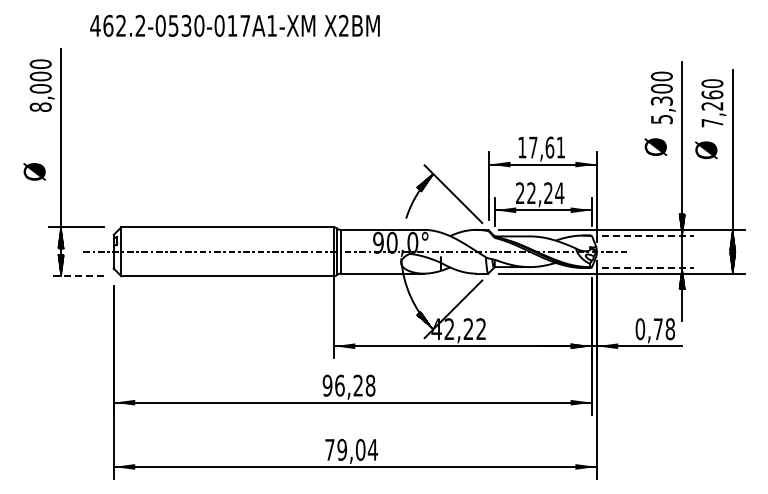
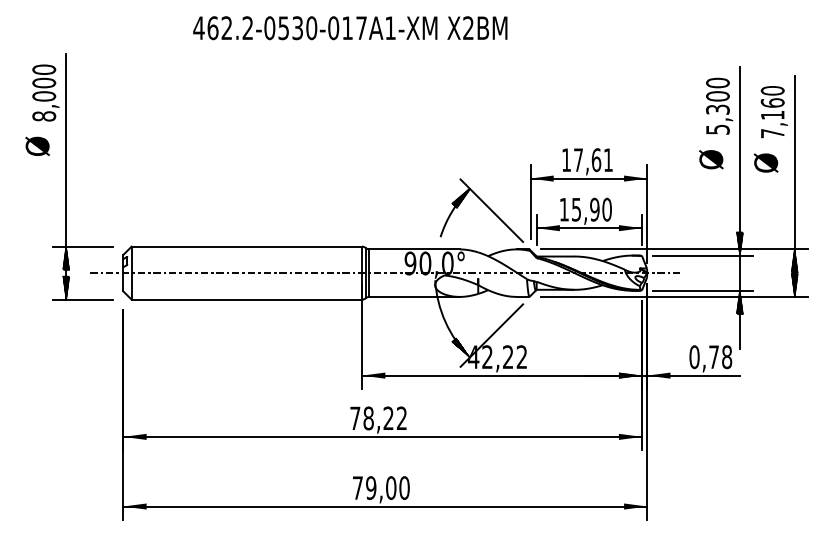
text: (234, 25) -> (349, 27), moved
text: (711, 106) -> (771, 115), 7,260 -> 7,160
text: (34, 171) -> (37, 145), moved
text: (540, 193) -> (586, 209), 22,24 -> 15,90
line: (648, 235) -> (703, 255), dashed -> solid
line: (648, 267) -> (703, 290), dashed -> solid
line: (76, 276) -> (82, 299), dashed -> solid
text: (348, 385) -> (377, 418), 96,28 -> 78,22
text: (372, 449) -> (404, 487), 79,04 -> 79,00

